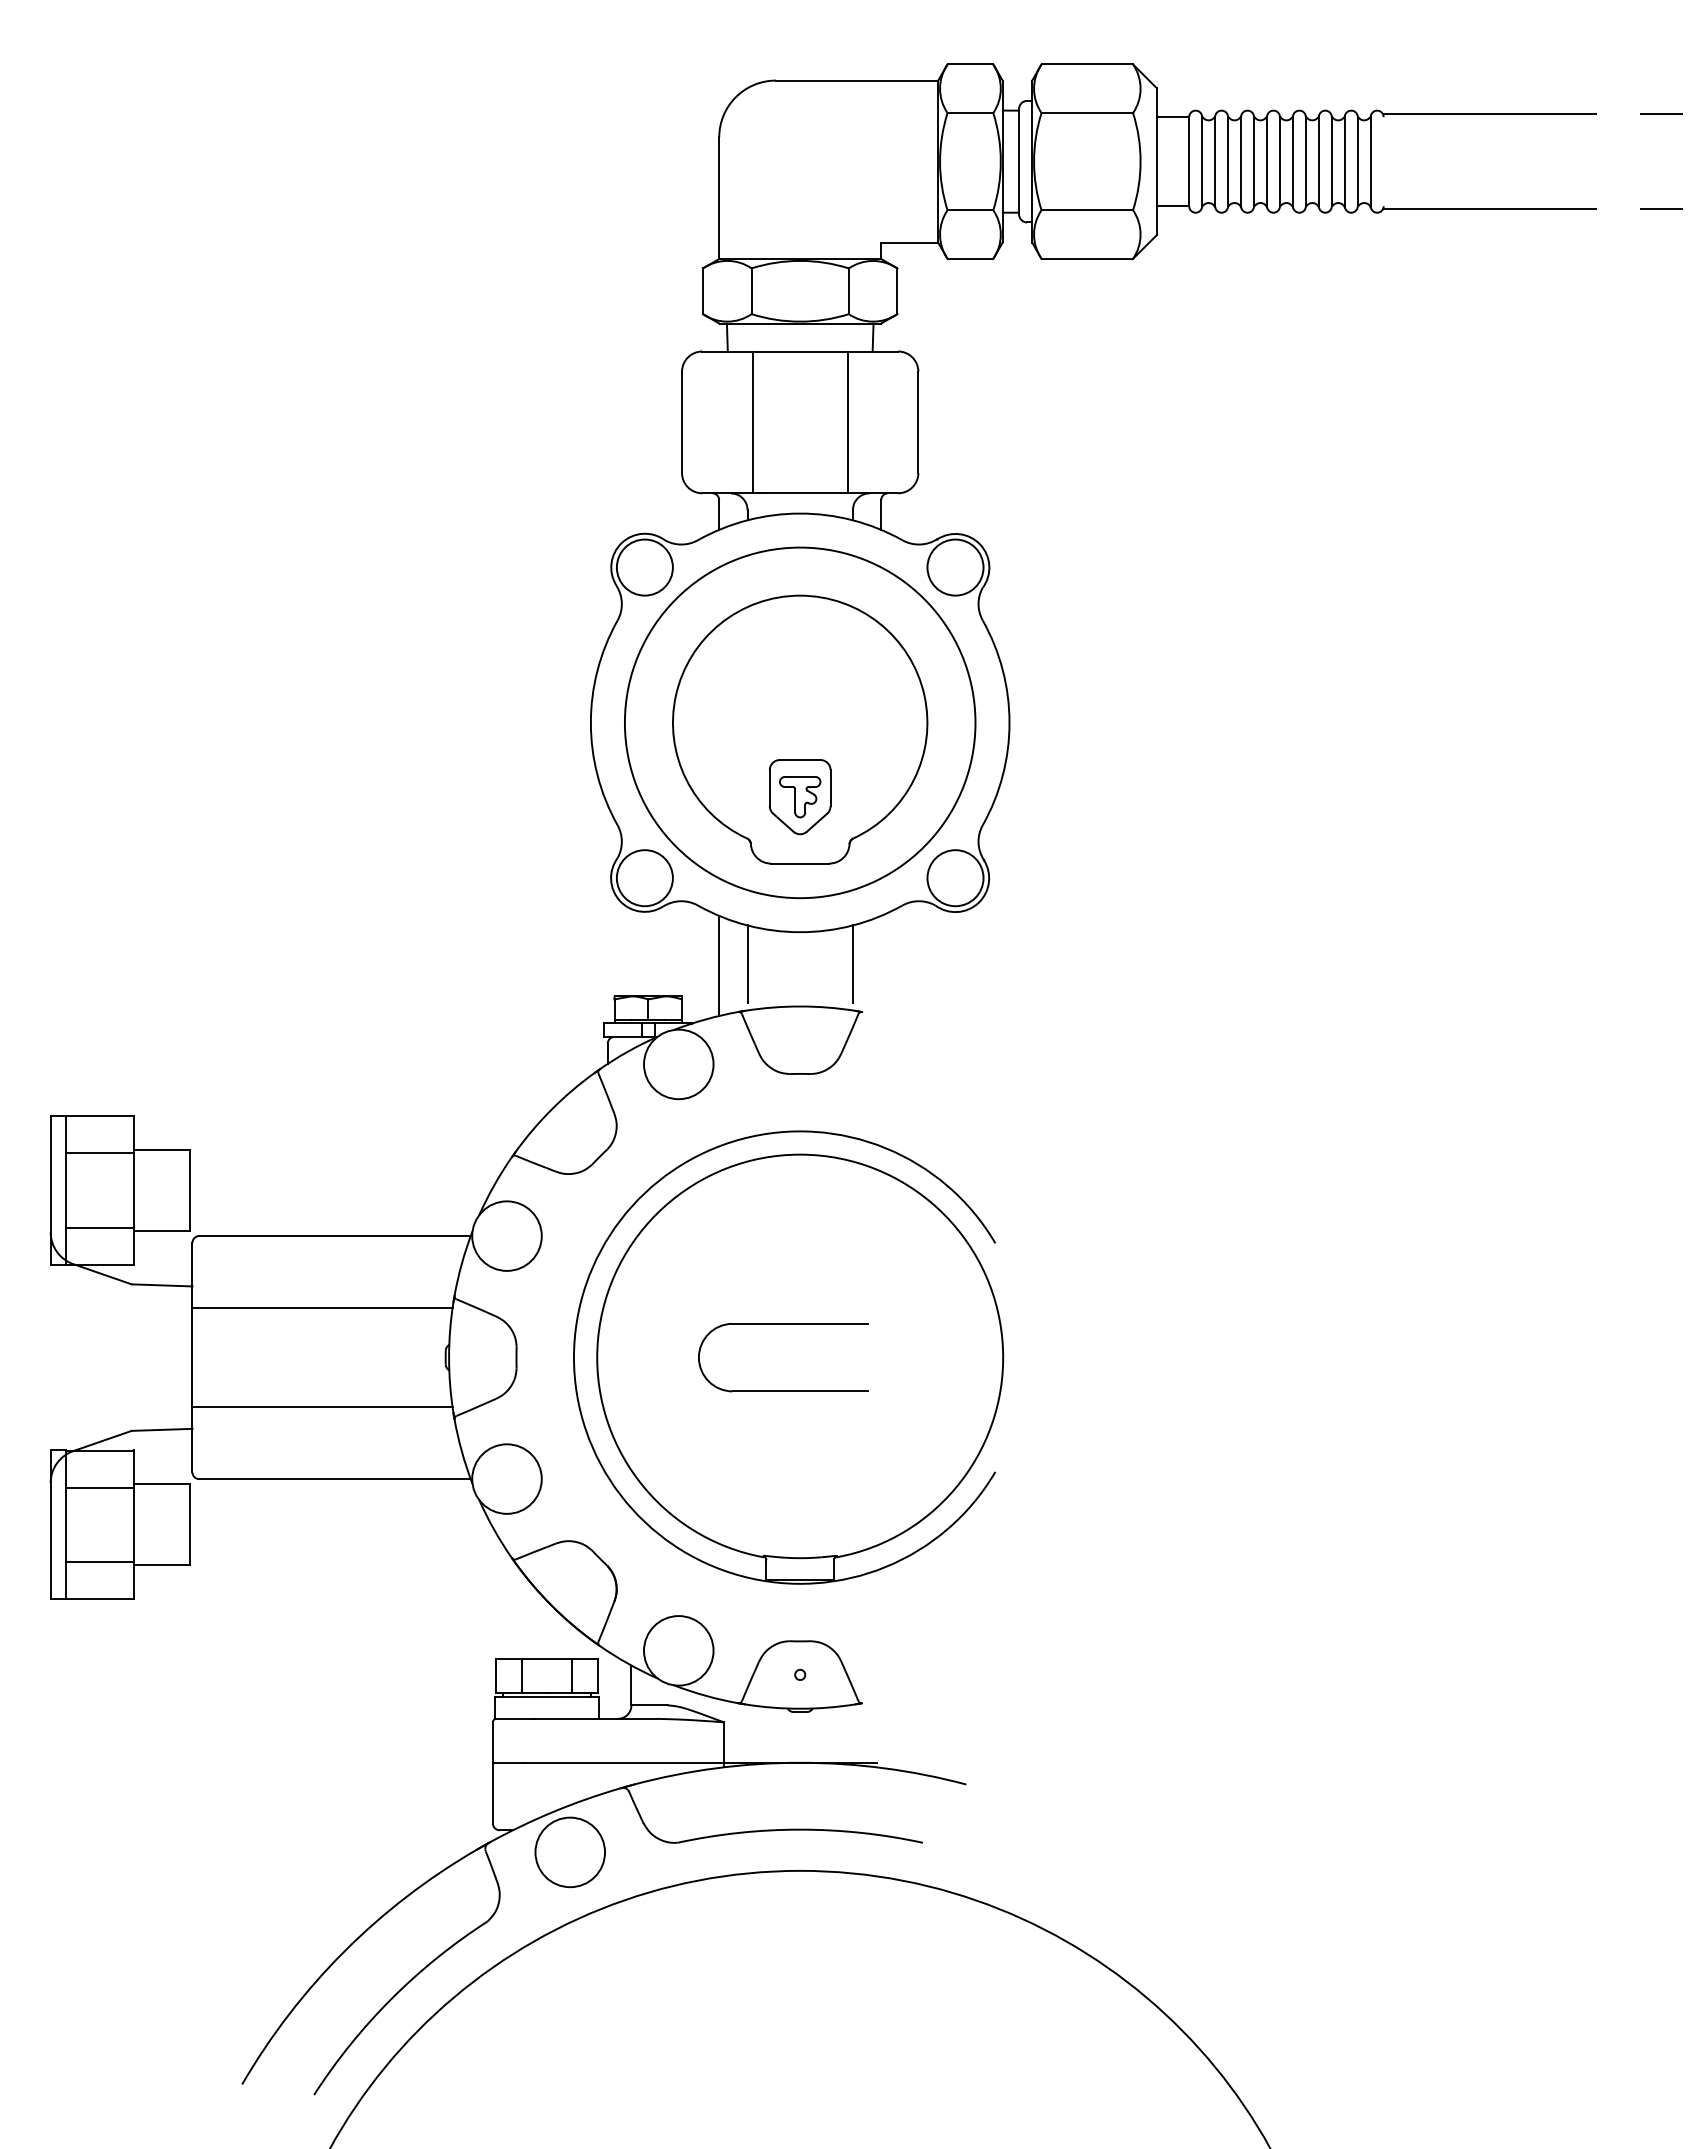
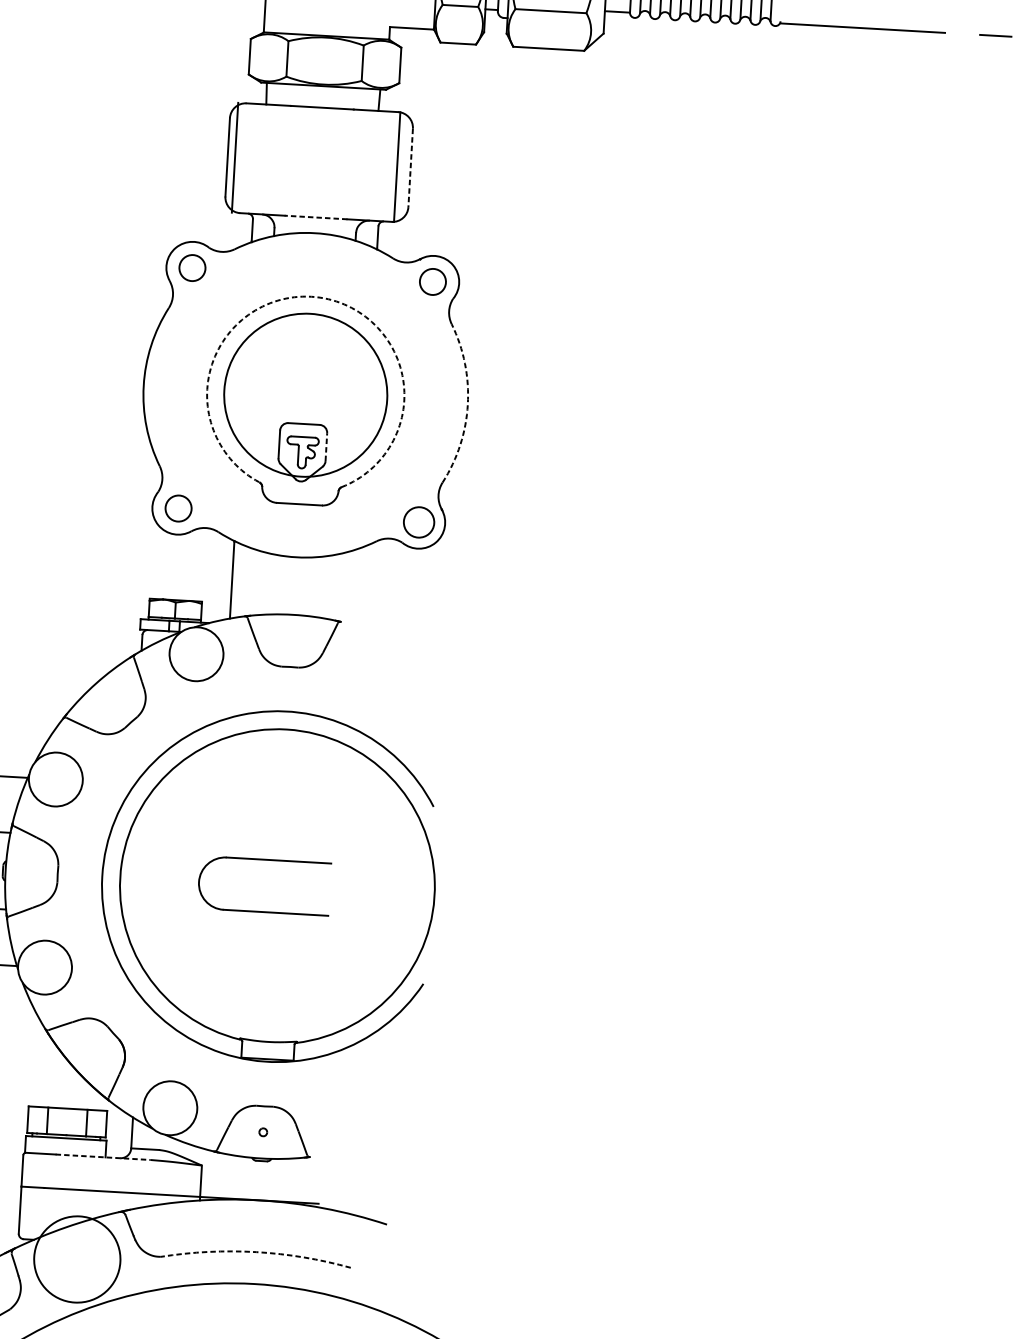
line: (752, 422) -> (235, 157), moved
line: (847, 422) -> (396, 167), moved
line: (918, 422) -> (410, 167), solid -> dashed
line: (800, 493) -> (316, 217), solid -> dashed
circle: (644, 567) -> (192, 268), size x0.6
circle: (955, 567) -> (432, 281), size x0.6
arc: (800, 595) -> (311, 296), solid -> dashed
circle: (799, 722) -> (305, 394), size x0.6
arc: (1009, 722) -> (467, 404), solid -> dashed
line: (830, 788) -> (326, 447), solid -> dashed
circle: (644, 878) -> (178, 508), size x0.6
circle: (955, 878) -> (419, 522), size x0.7
line: (747, 964) -> (254, 579), removed
line: (852, 964) -> (335, 584), removed
line: (596, 1718) -> (103, 1156), solid -> dashed
arc: (800, 1829) -> (256, 1252), solid -> dashed
circle: (570, 1852) -> (77, 1259), size x1.6

